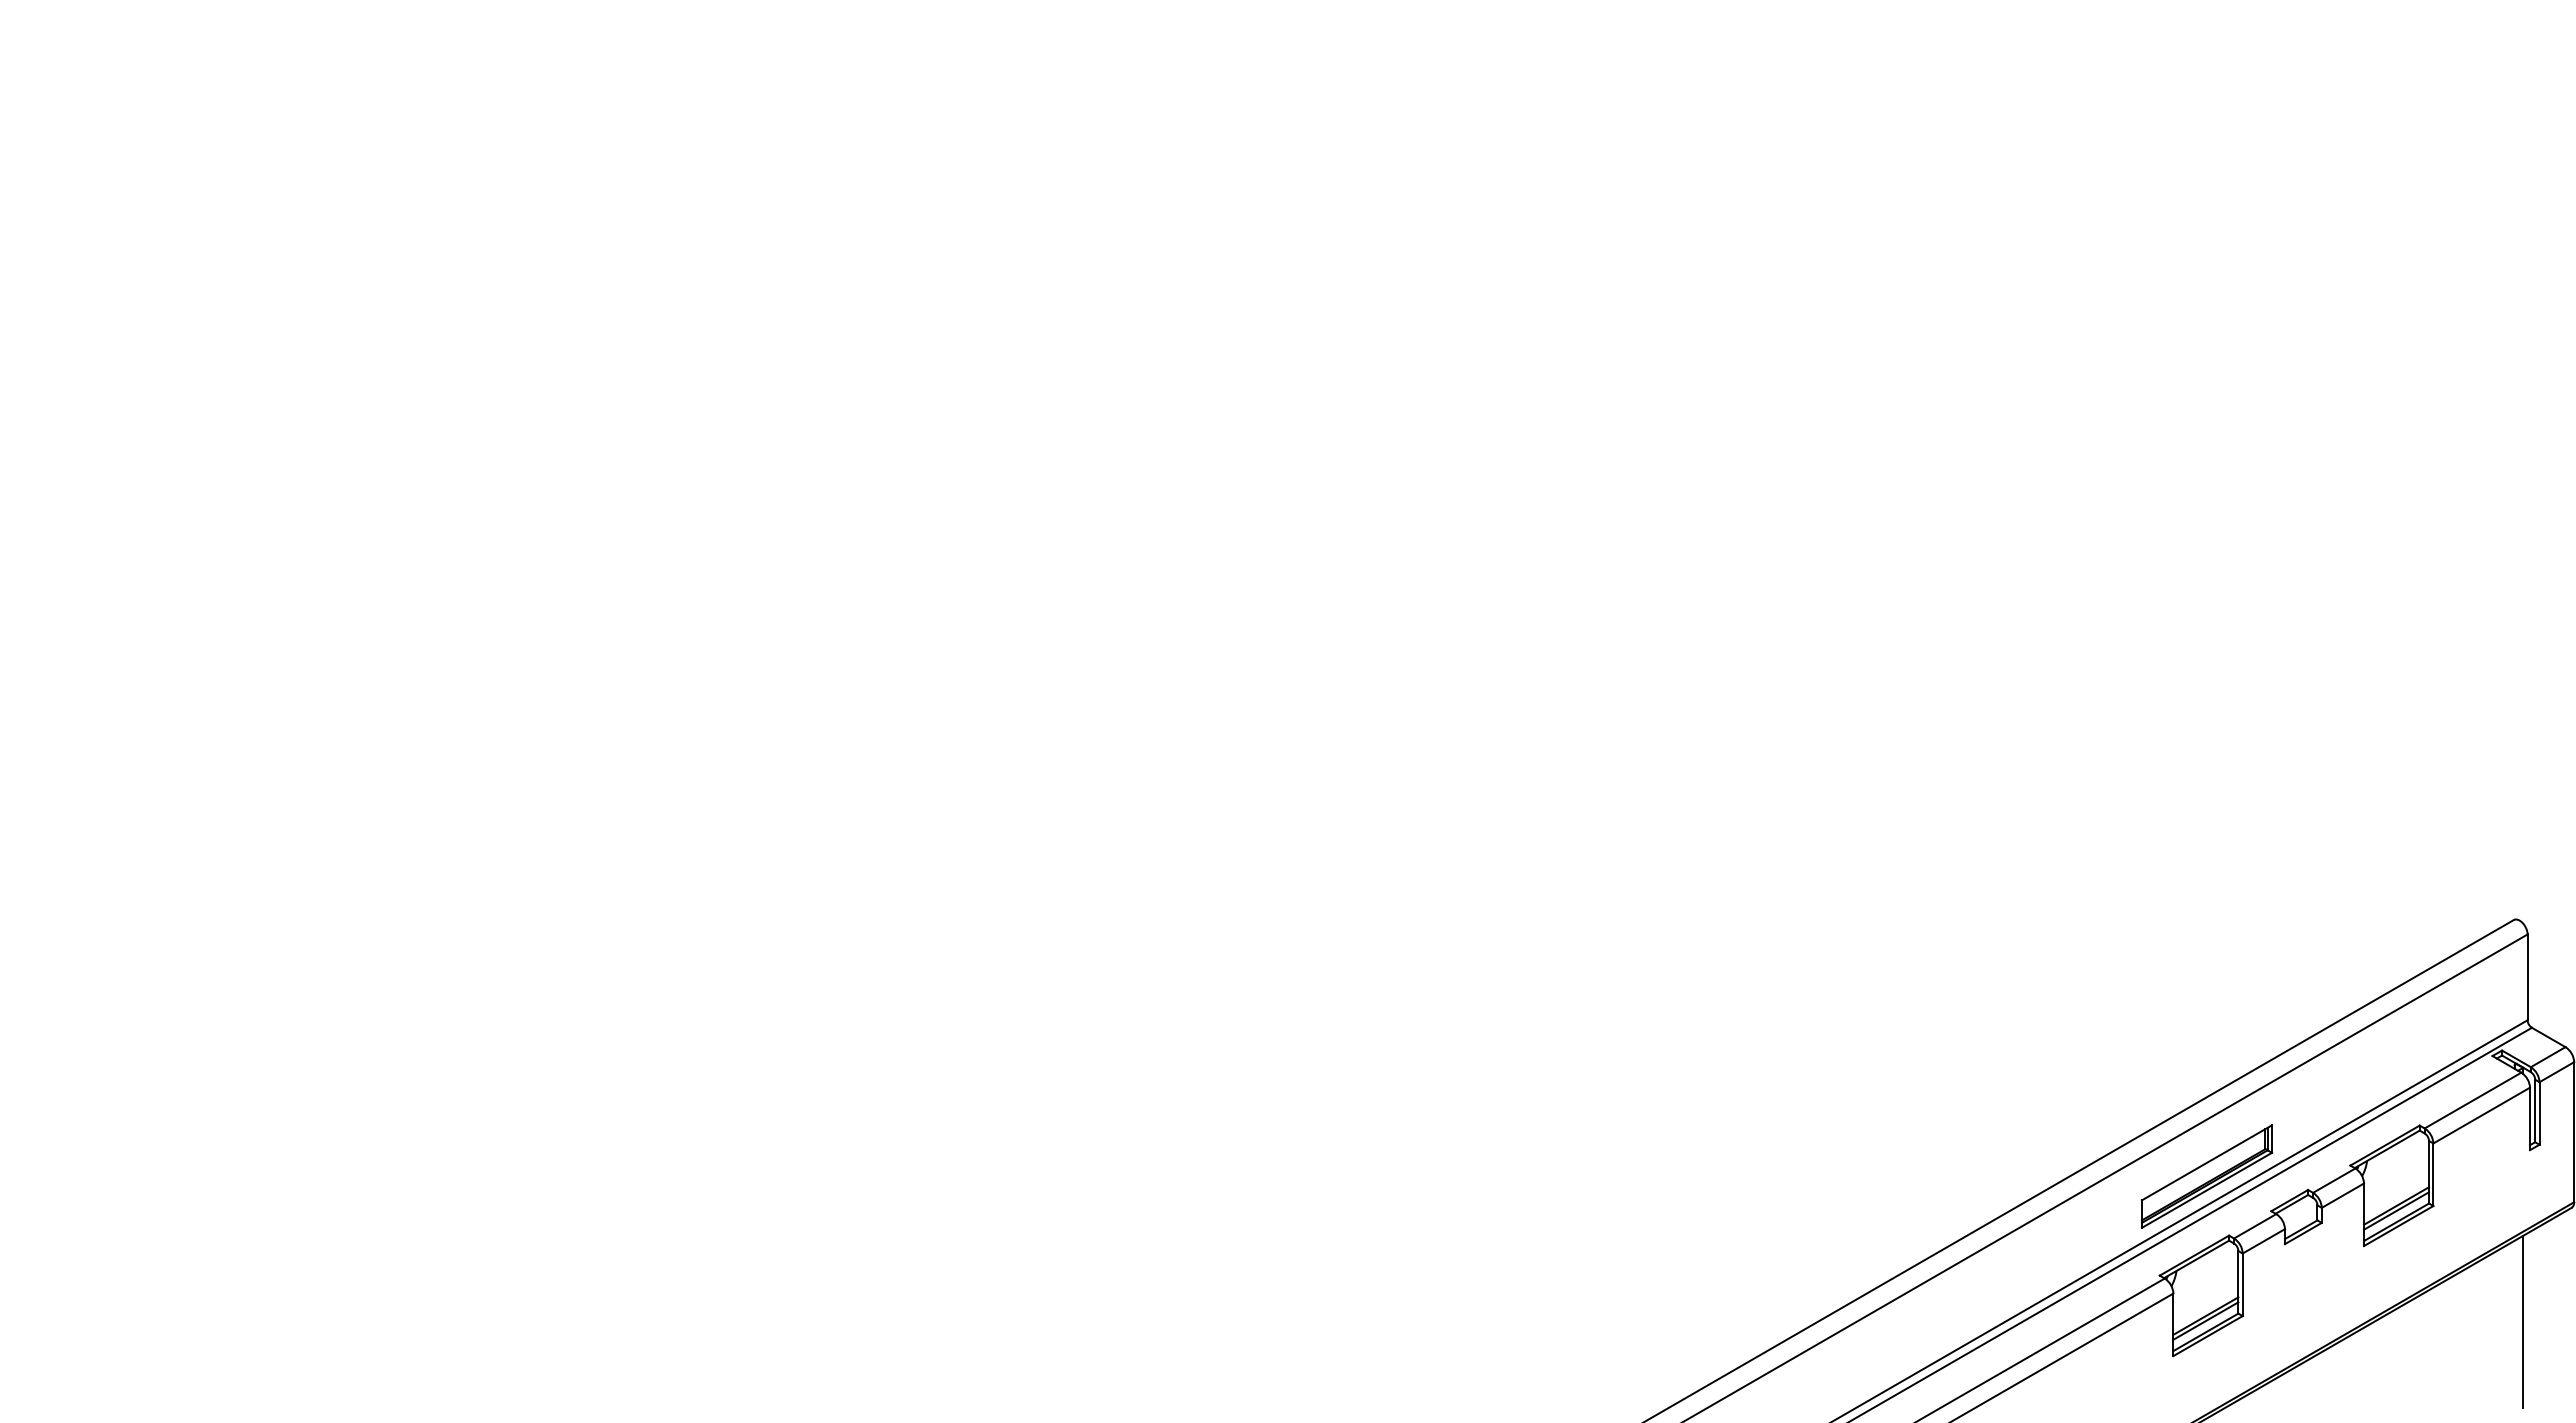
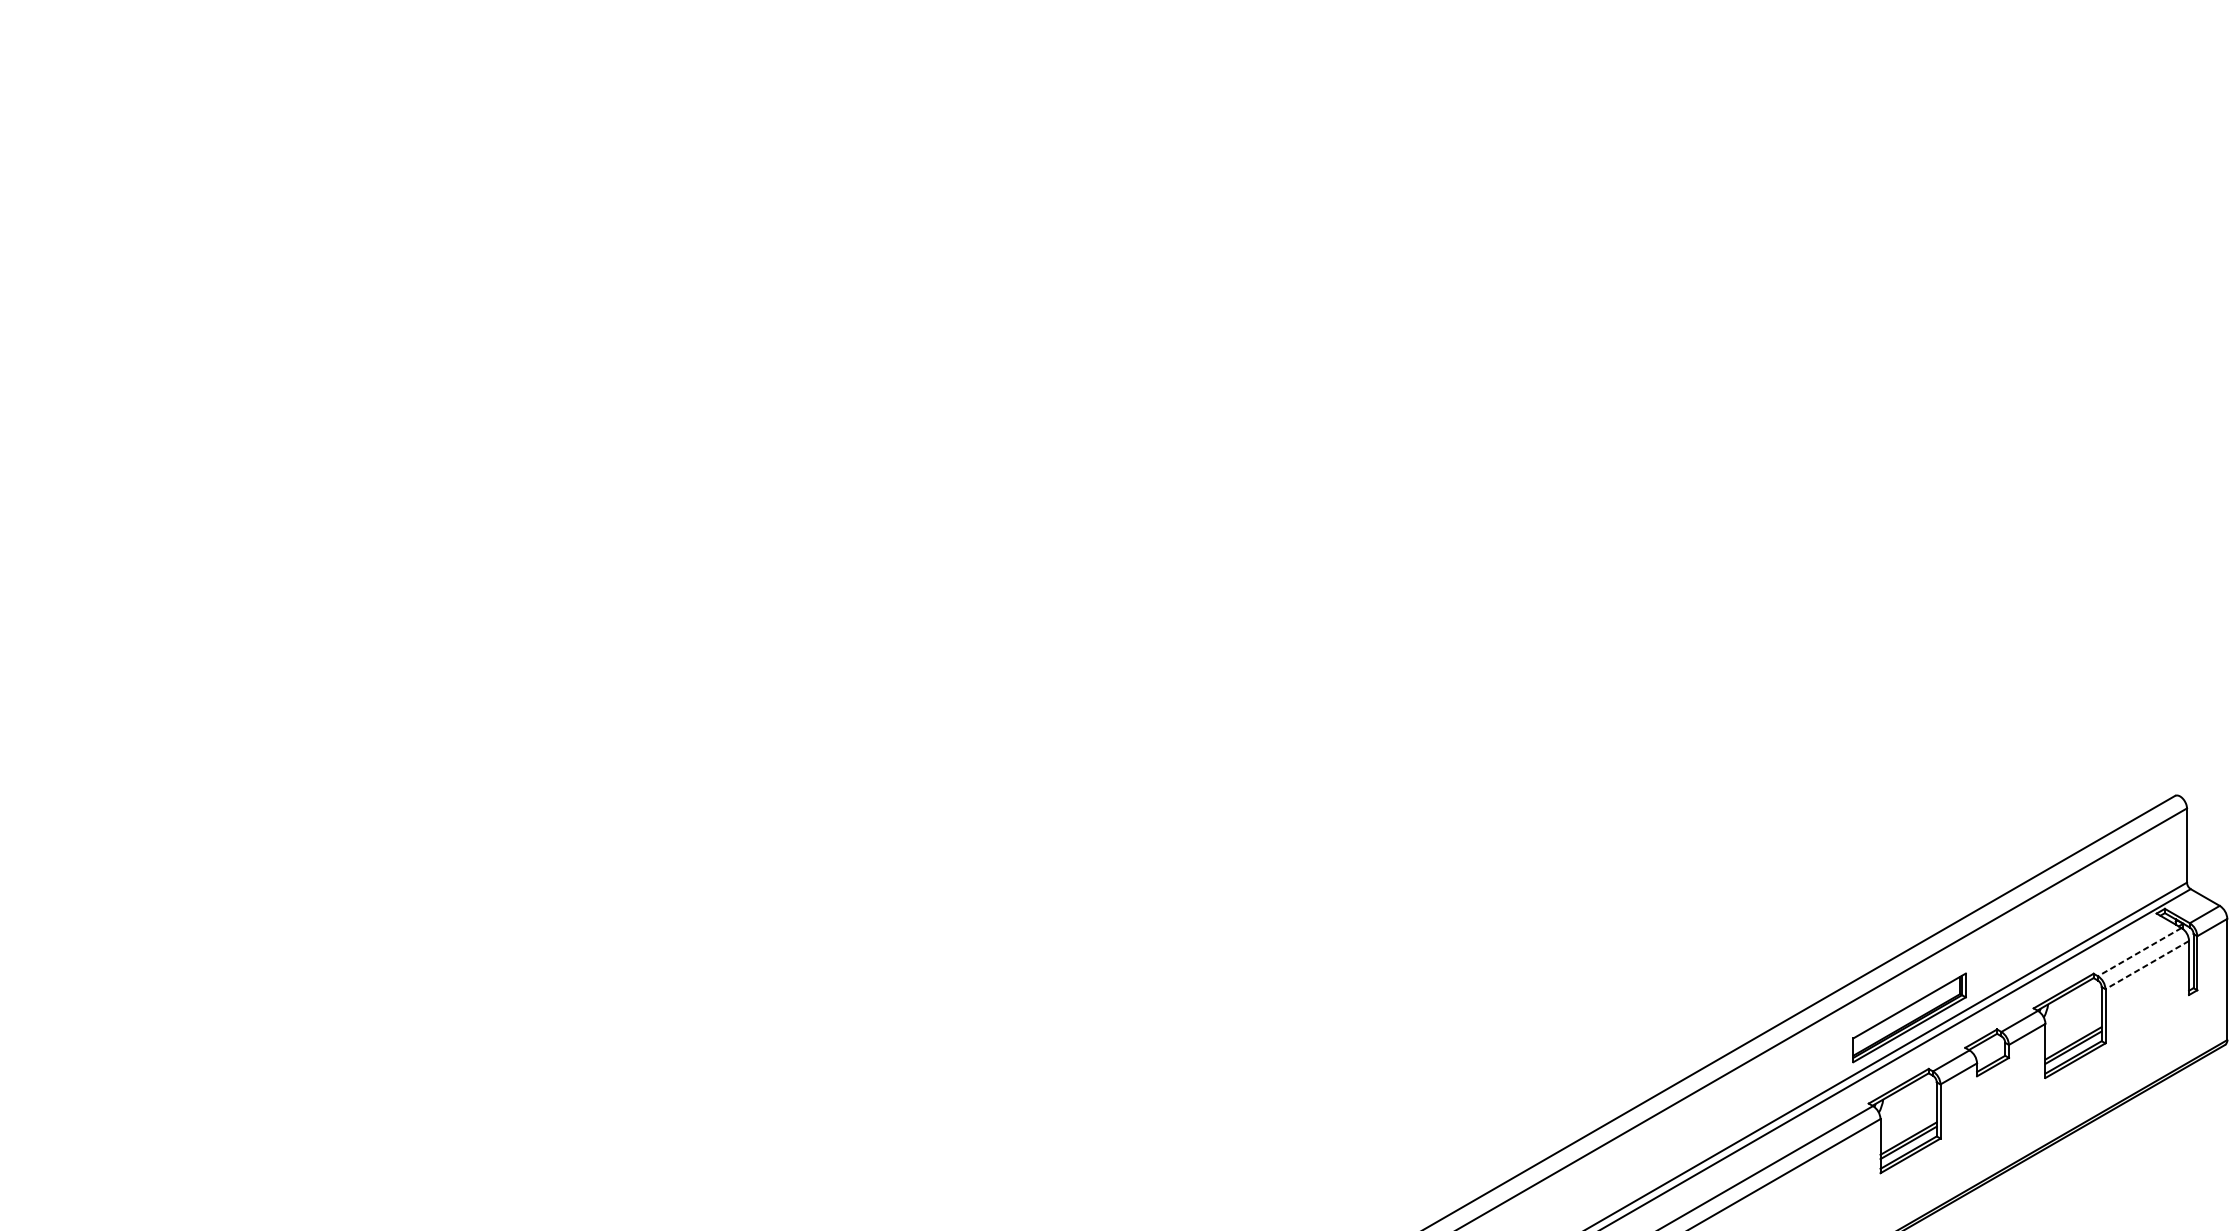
line: (2473, 1100) -> (2140, 952), solid -> dashed
line: (2481, 1115) -> (2147, 965), solid -> dashed
line: (2523, 1321) -> (2183, 1143), removed

